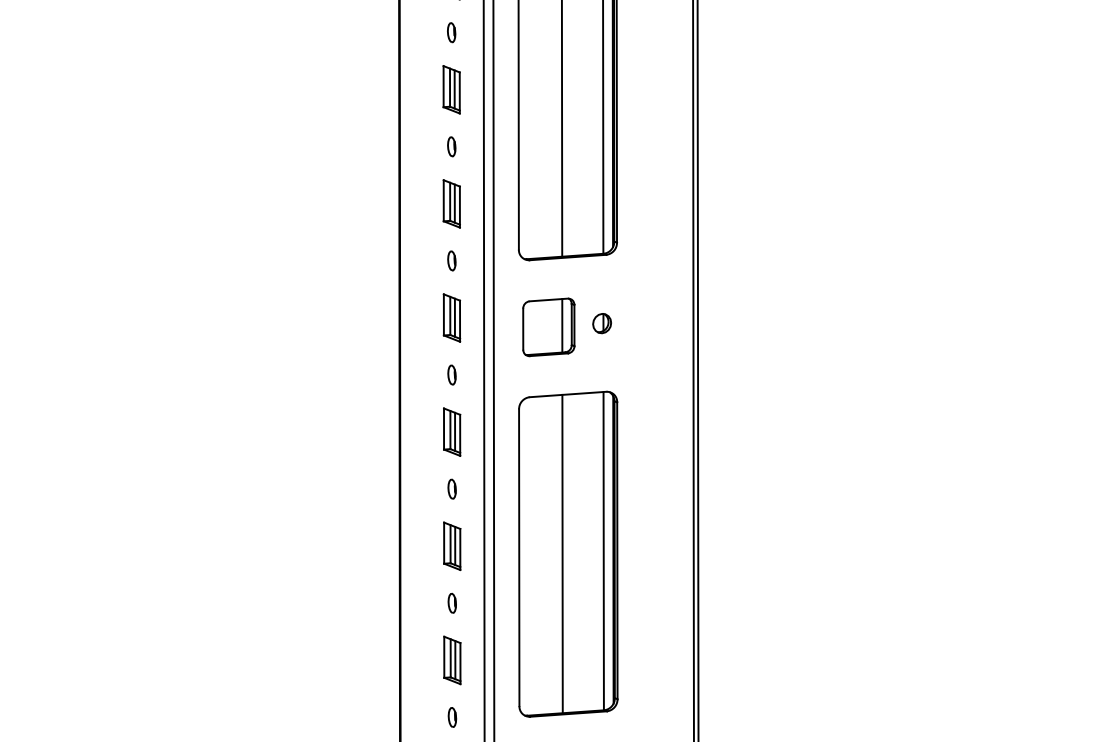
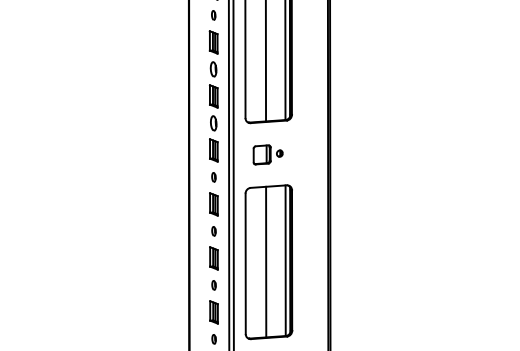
part: (451, 146) -> (213, 69), size x1.6
part: (451, 261) -> (213, 123), size x1.6
part: (565, 326) -> (267, 154), size x0.7

